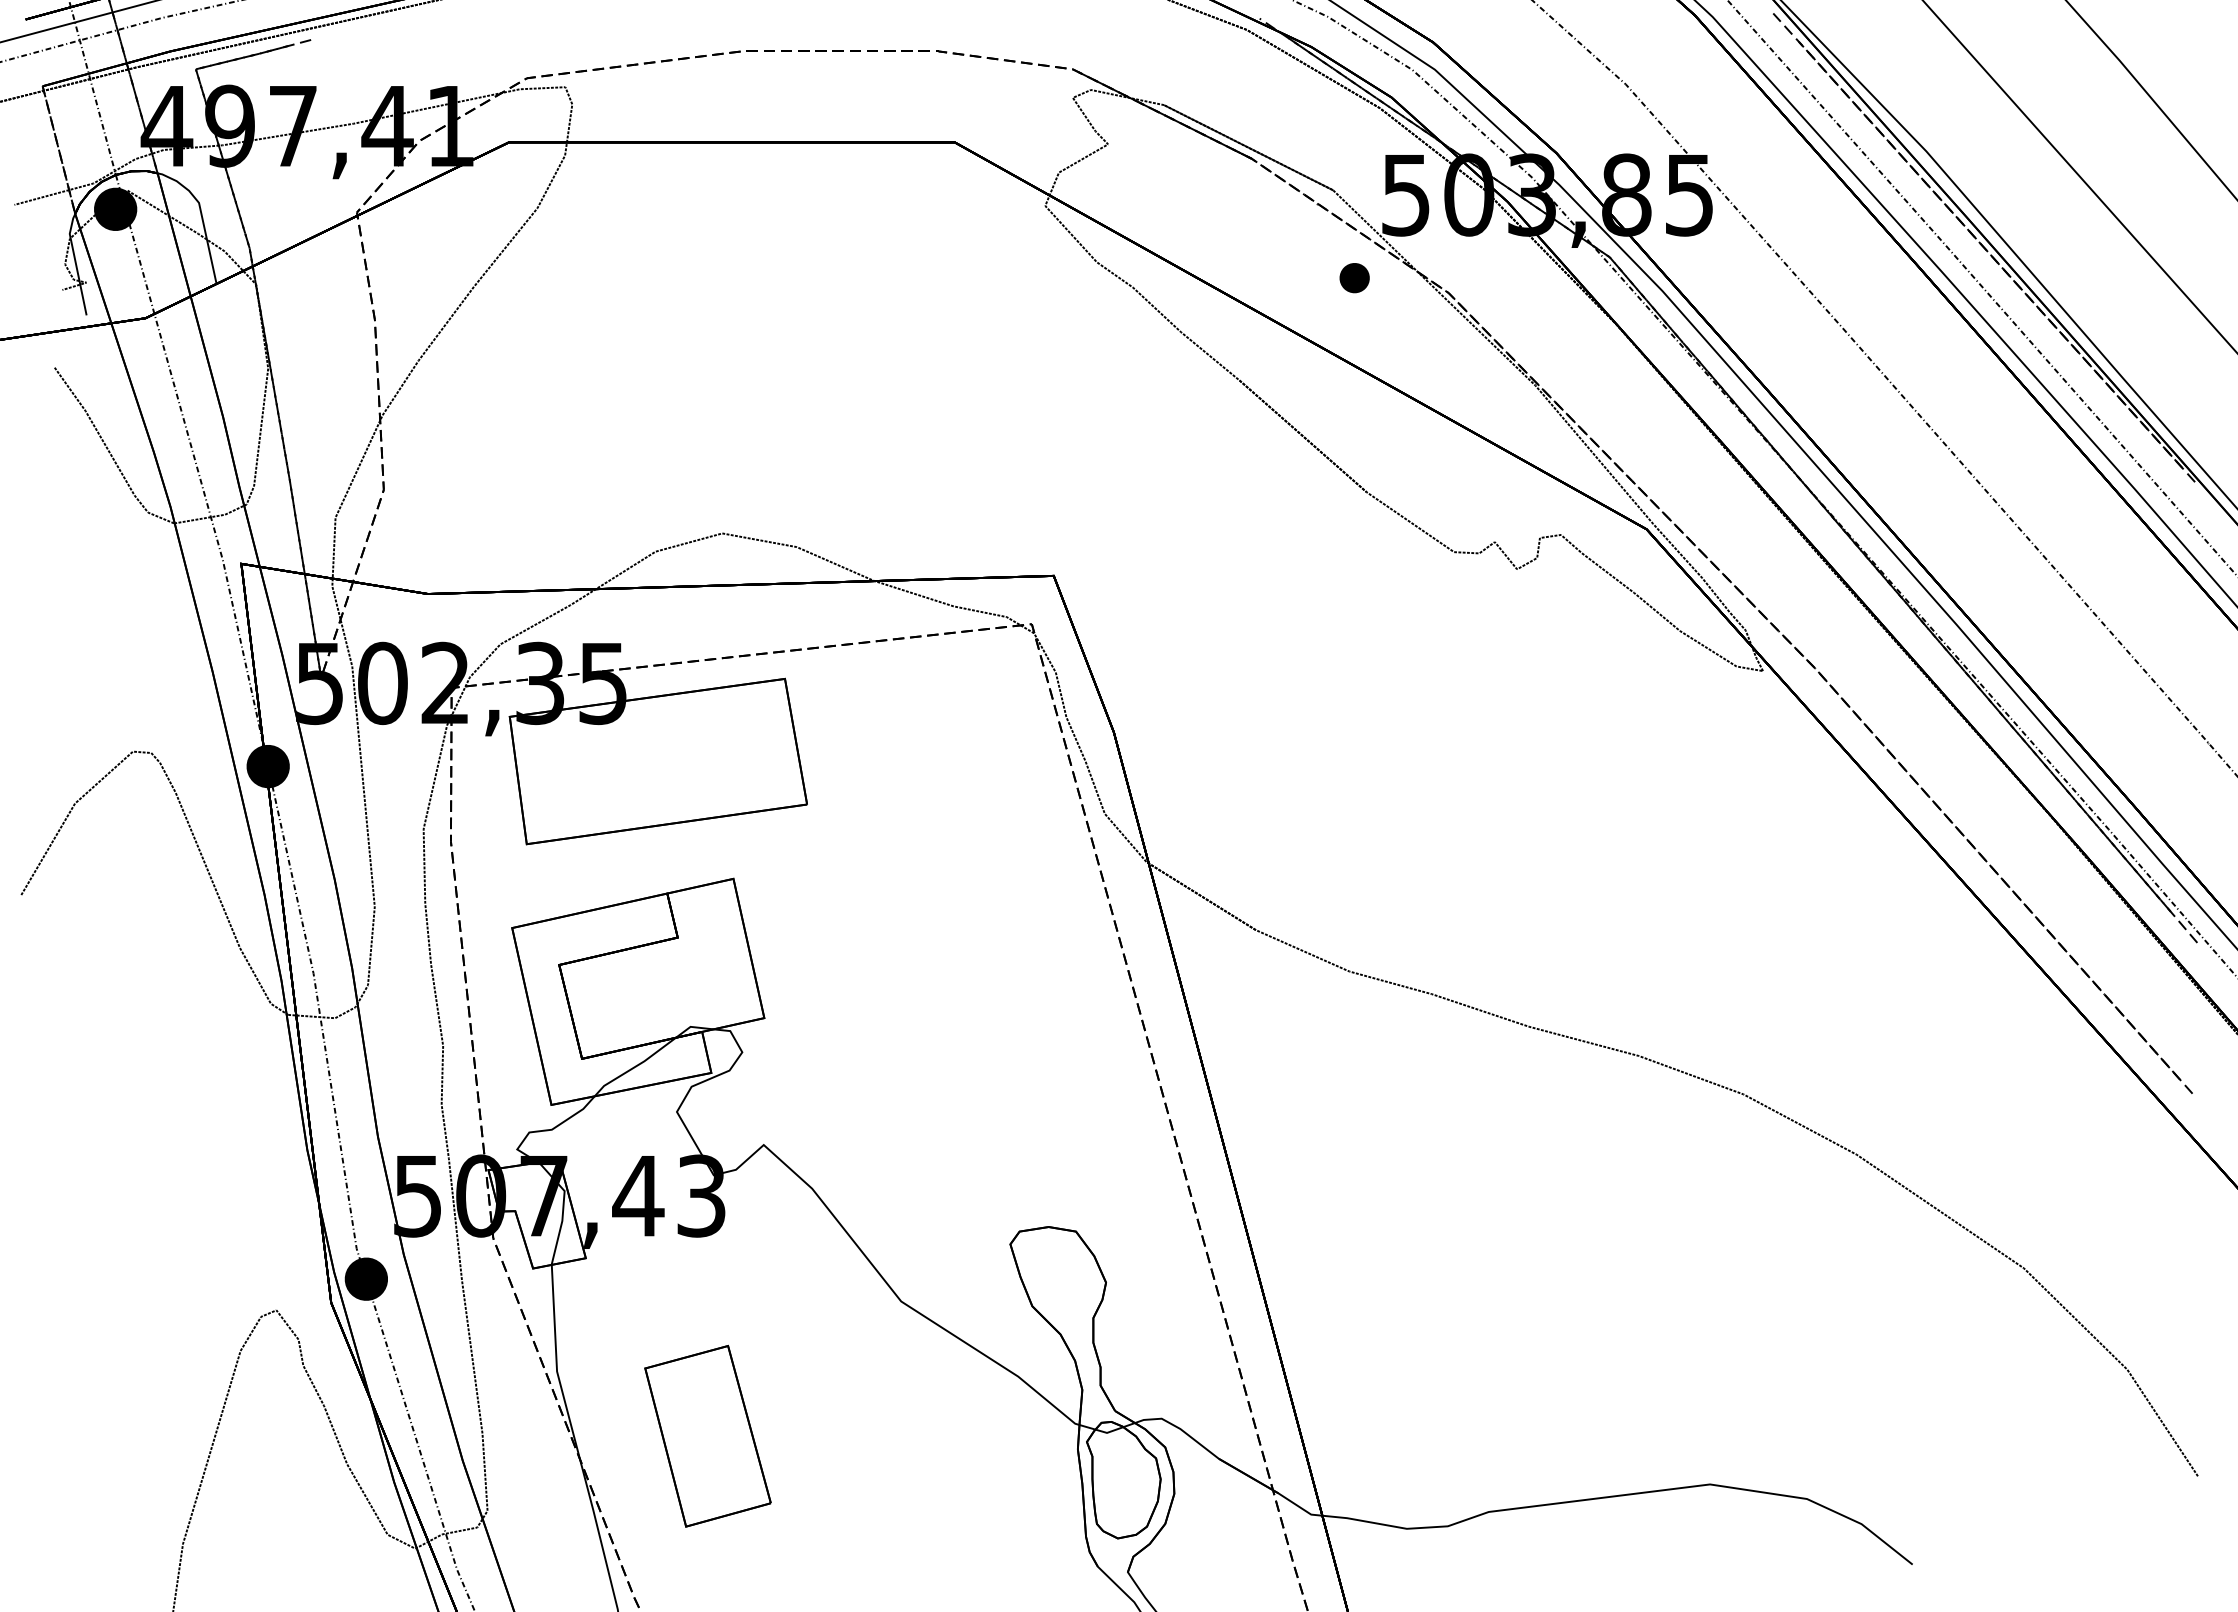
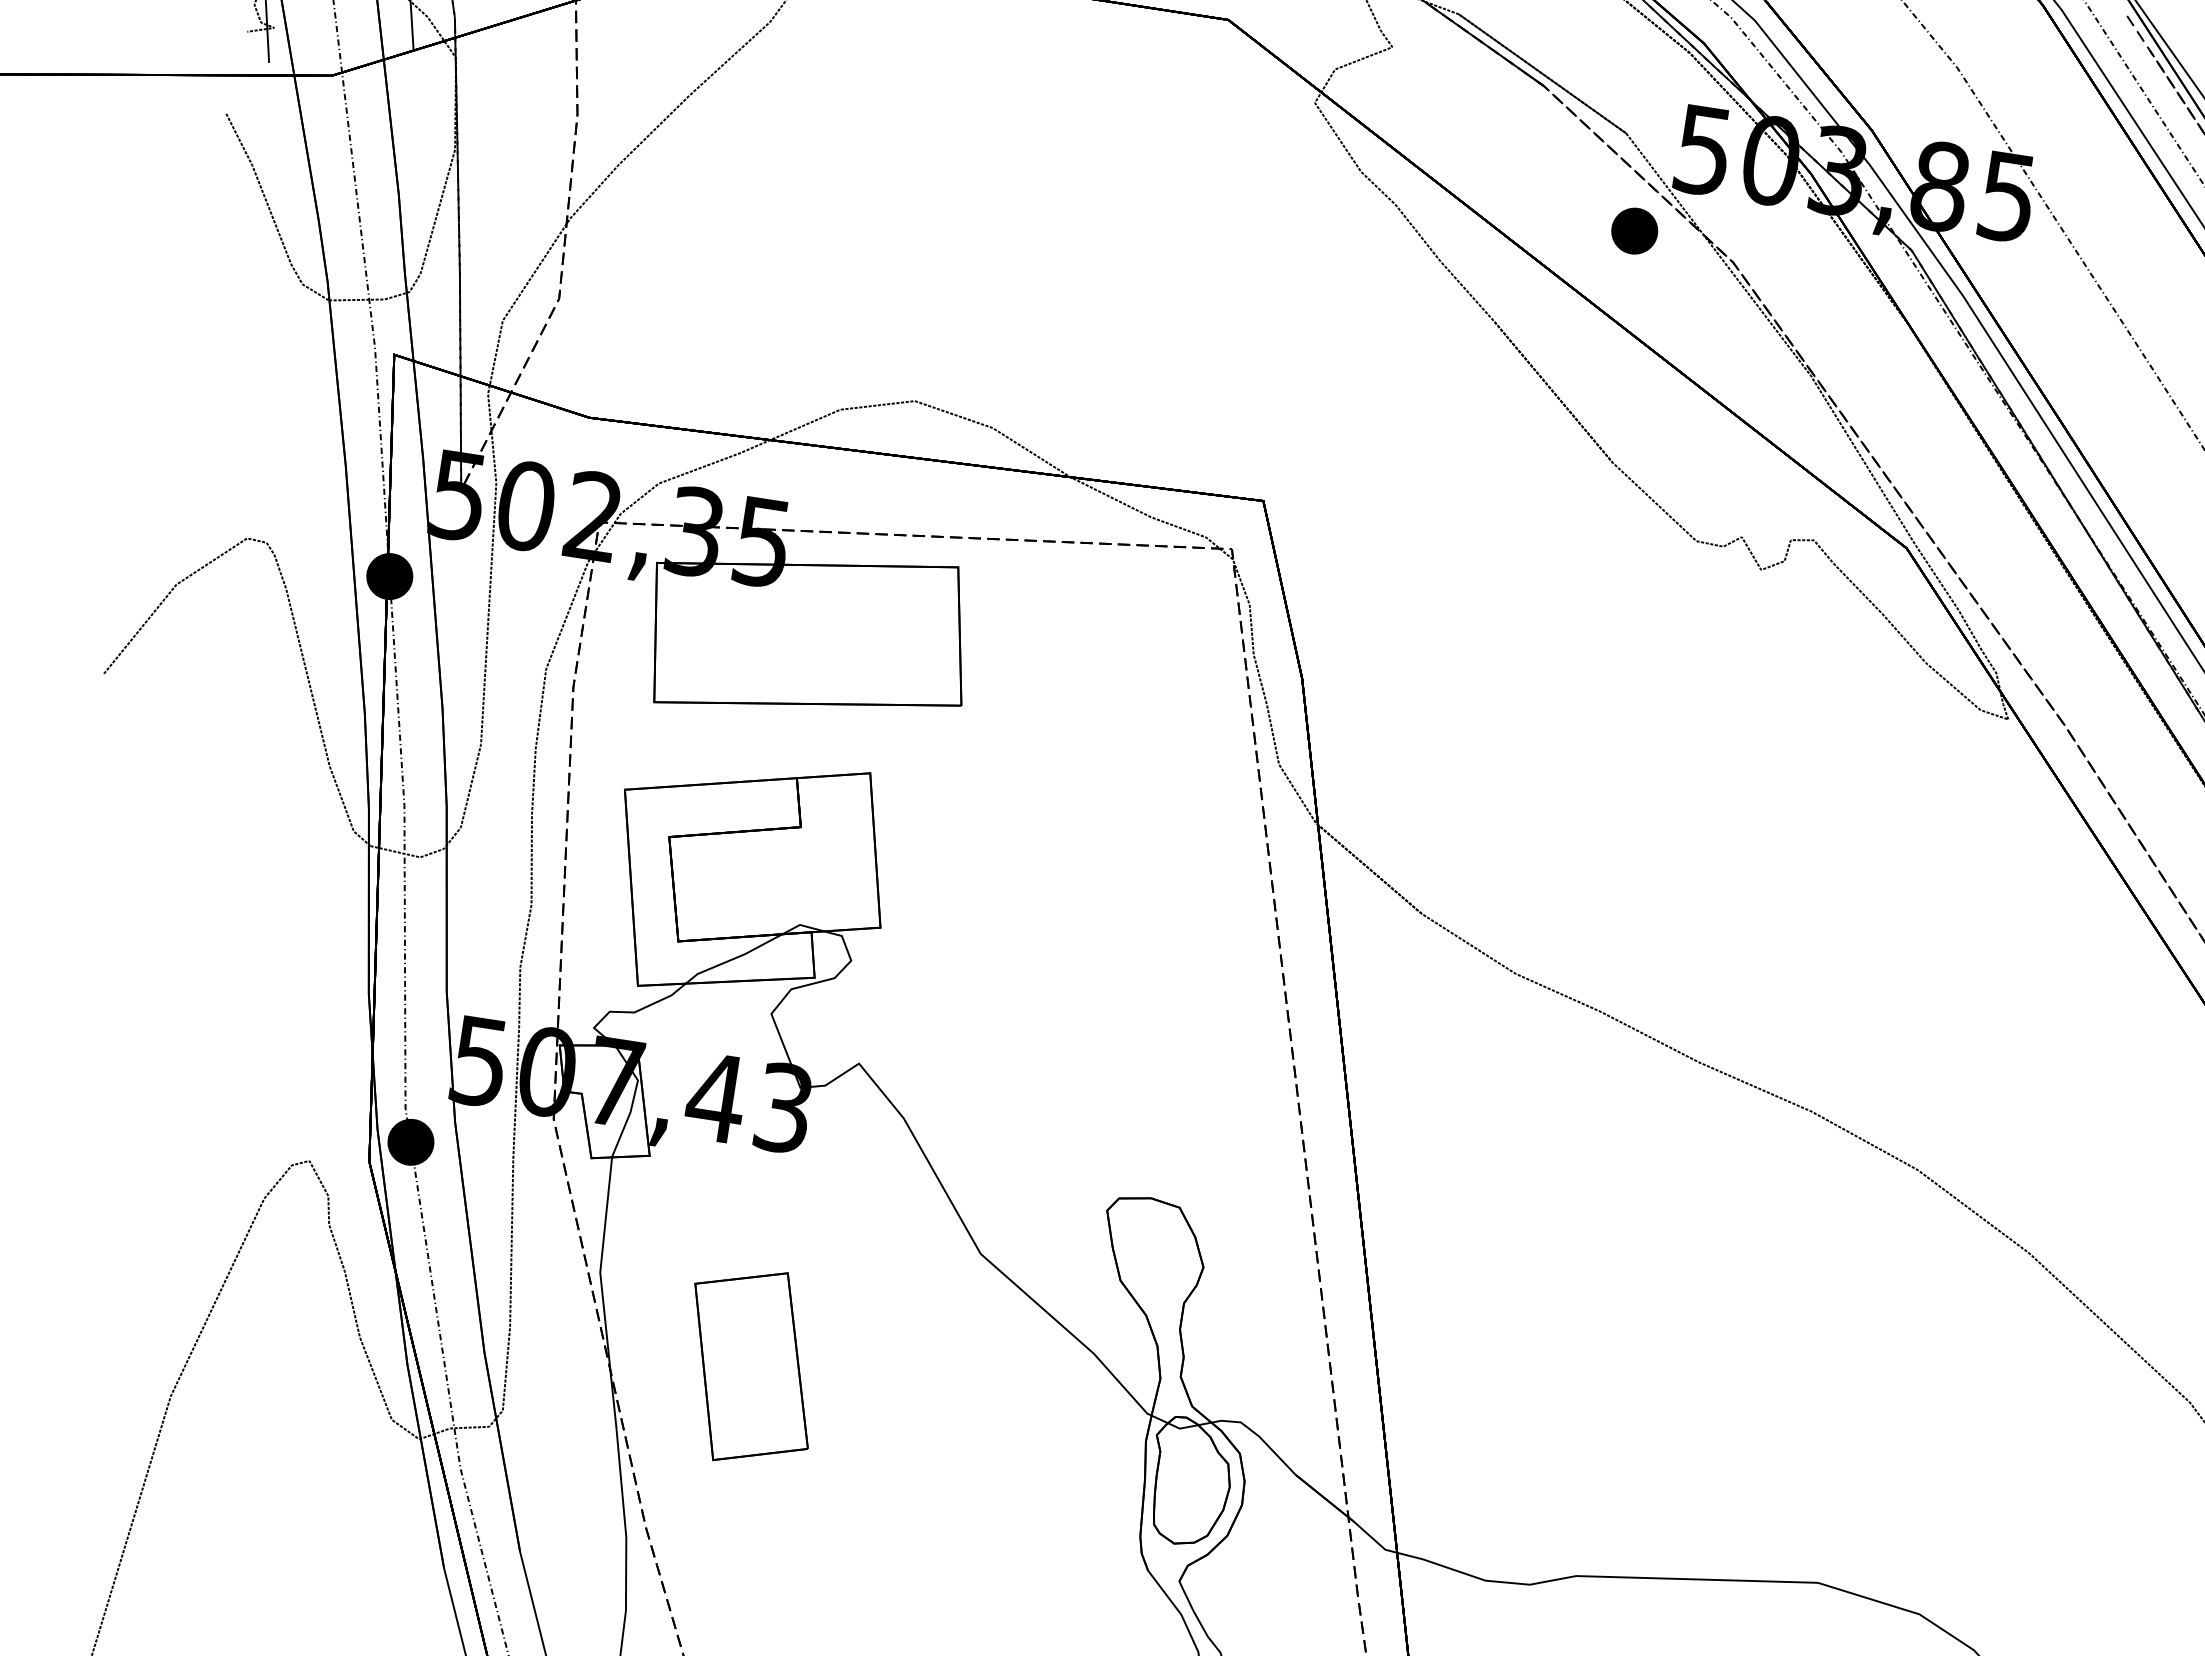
part: (1354, 277) -> (1634, 230), size x1.43

